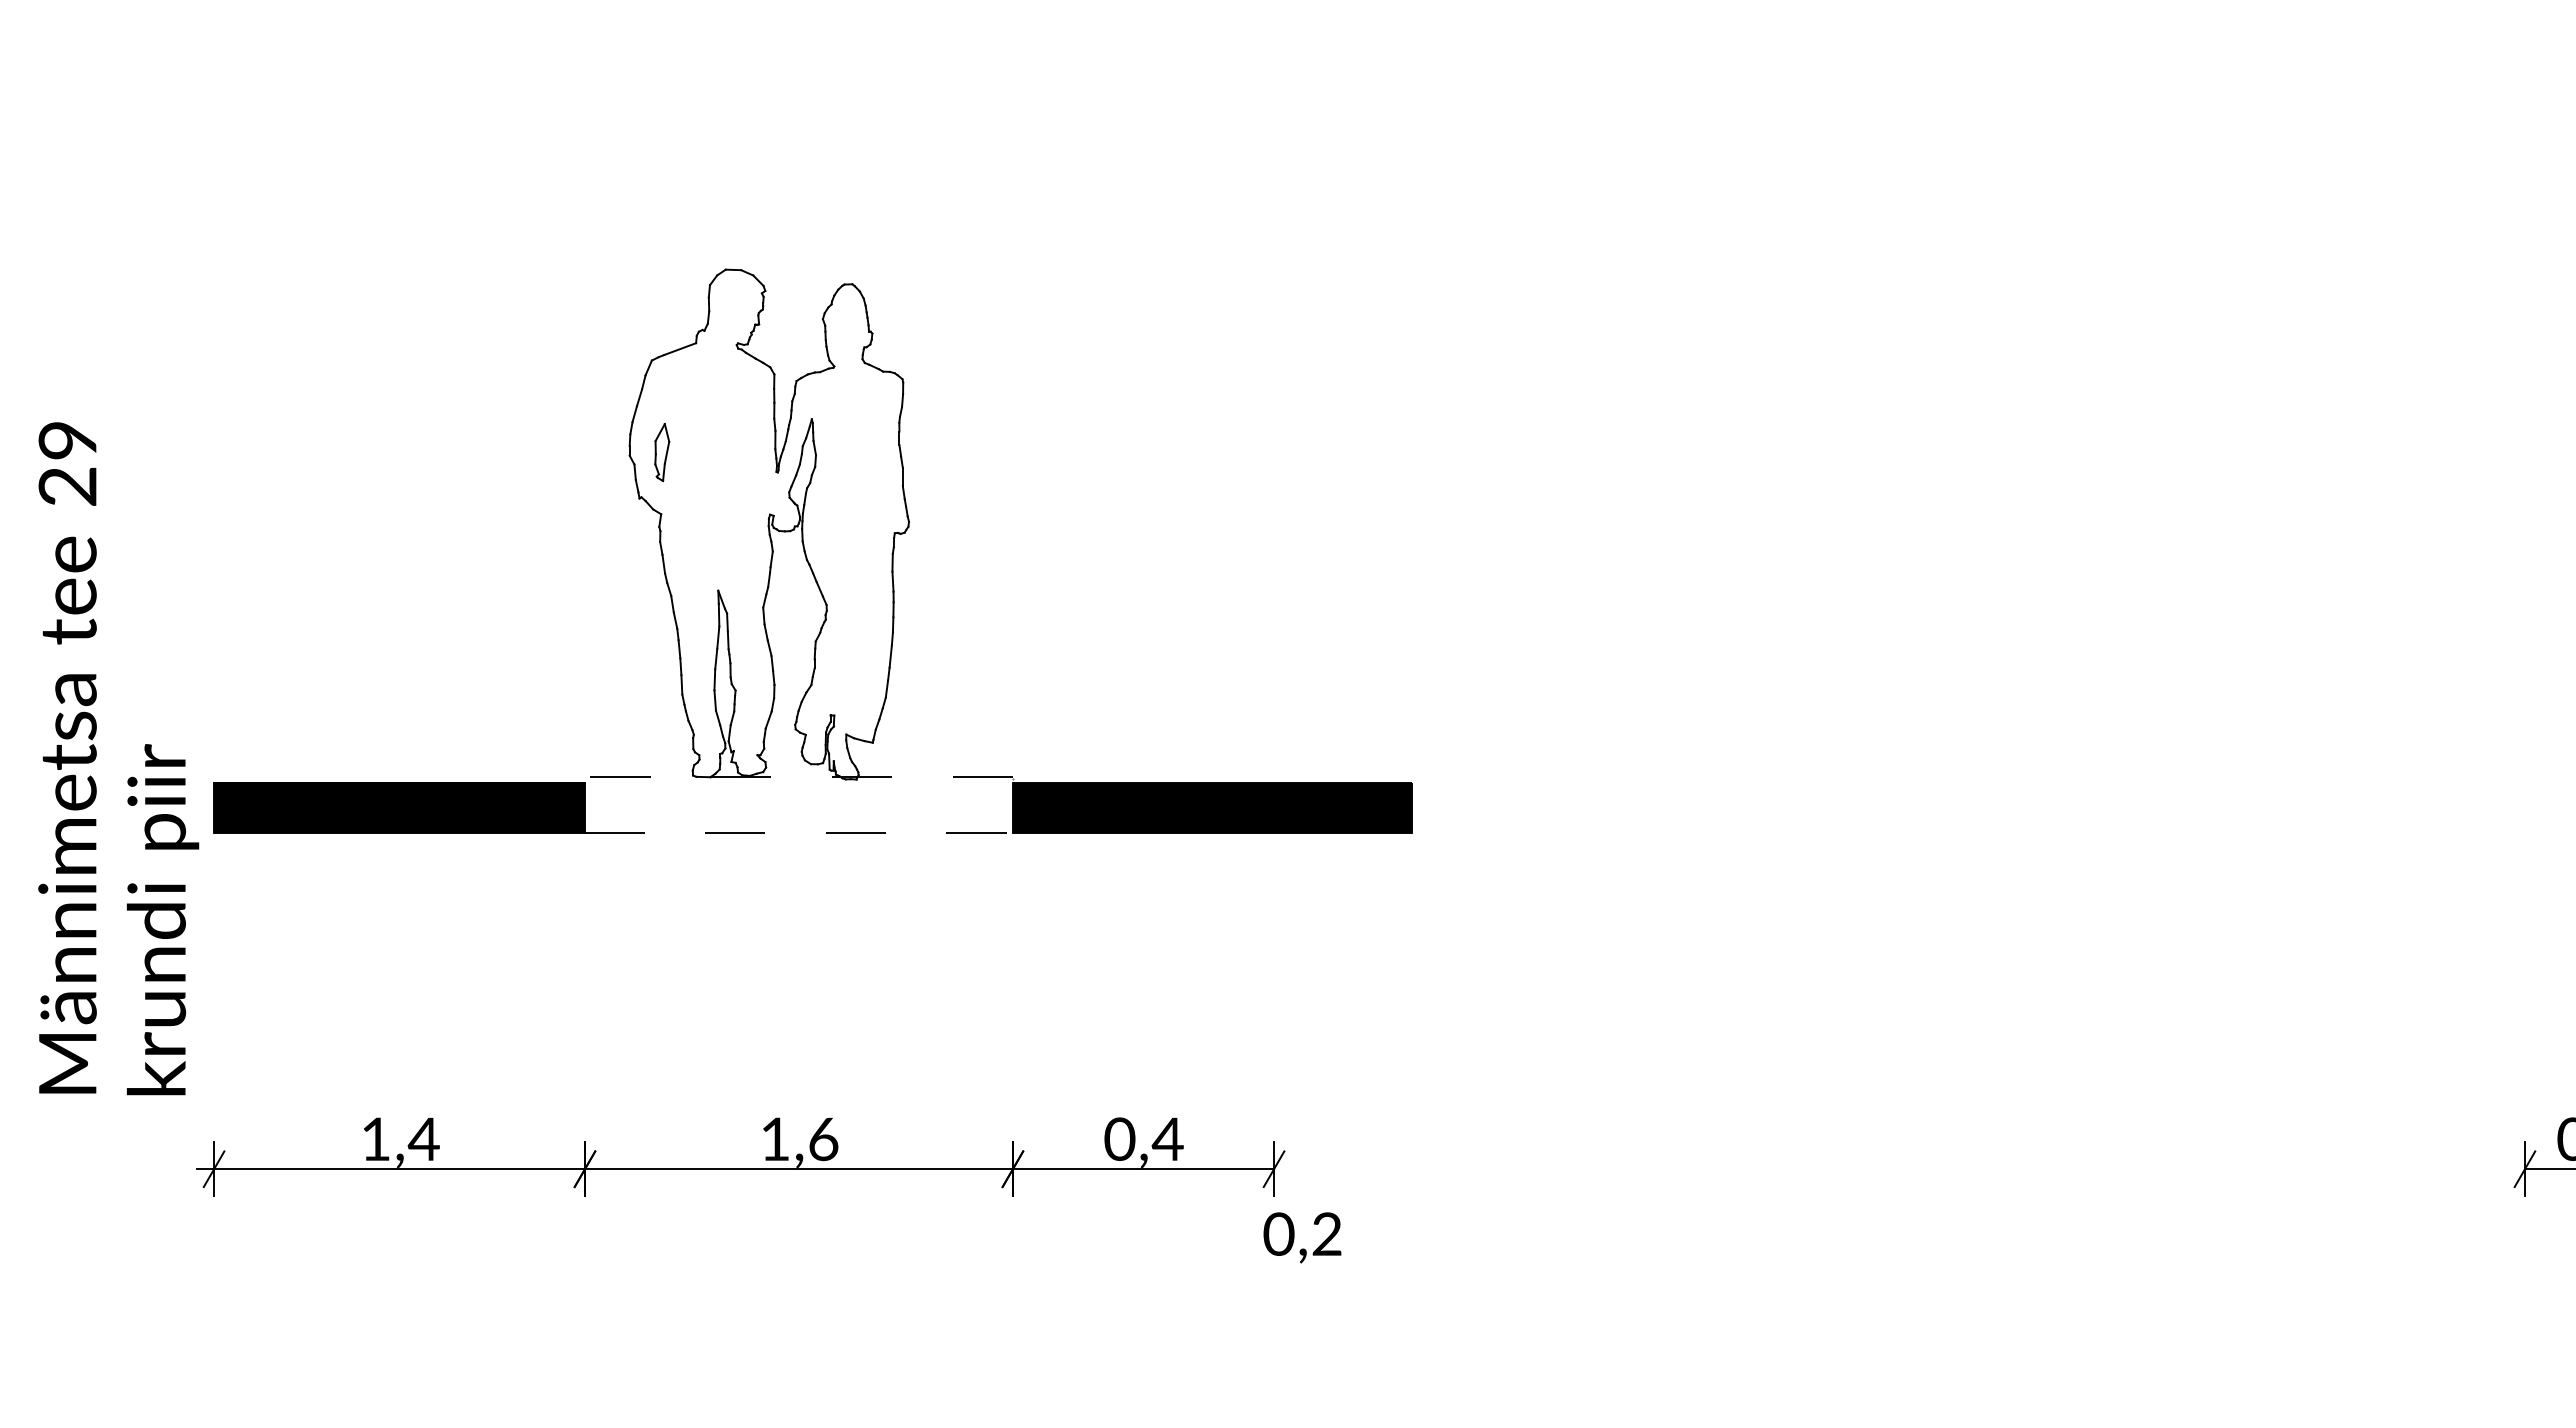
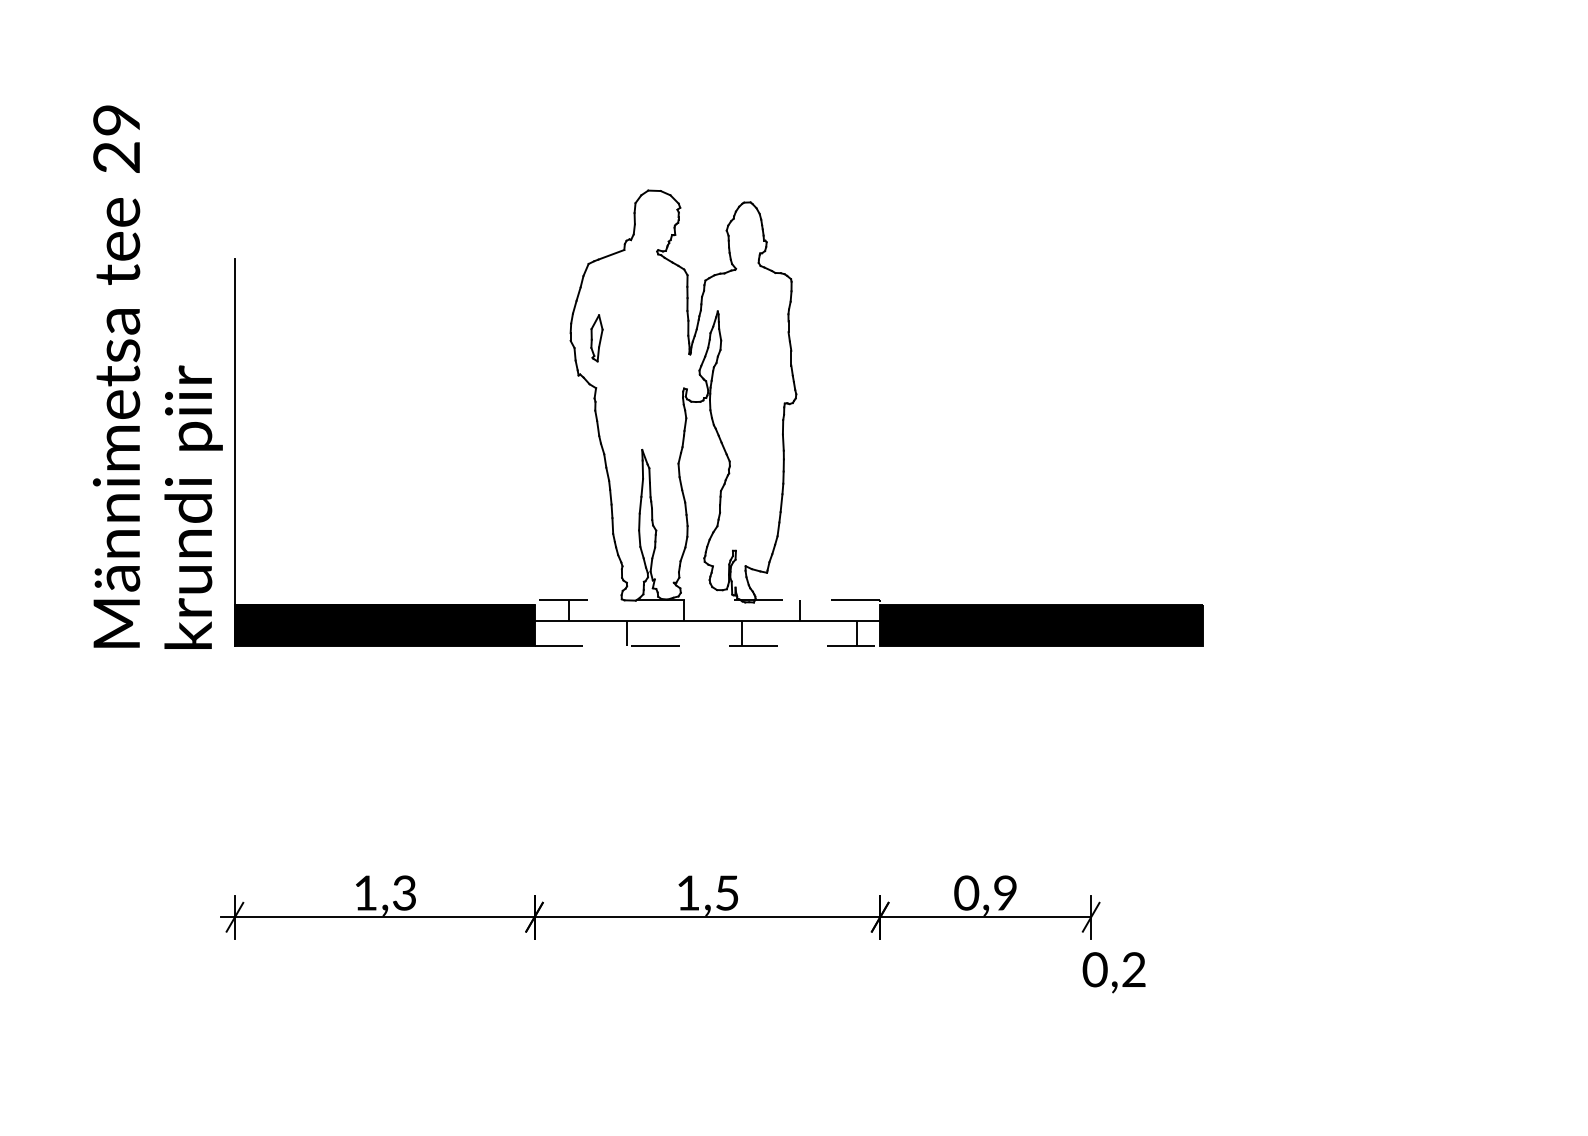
line: (214, 593) -> (235, 452), added
text: (118, 758) -> (157, 377), moved
hatch: (798, 805) -> (707, 623), added
text: (1167, 1138) -> (1005, 892), 0,4 -> 0,9
text: (423, 1139) -> (404, 893), 1,4 -> 1,3
text: (823, 1139) -> (727, 893), 1,6 -> 1,5

